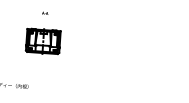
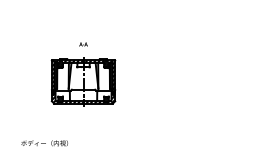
part: (43, 41) -> (83, 81), size x1.43

